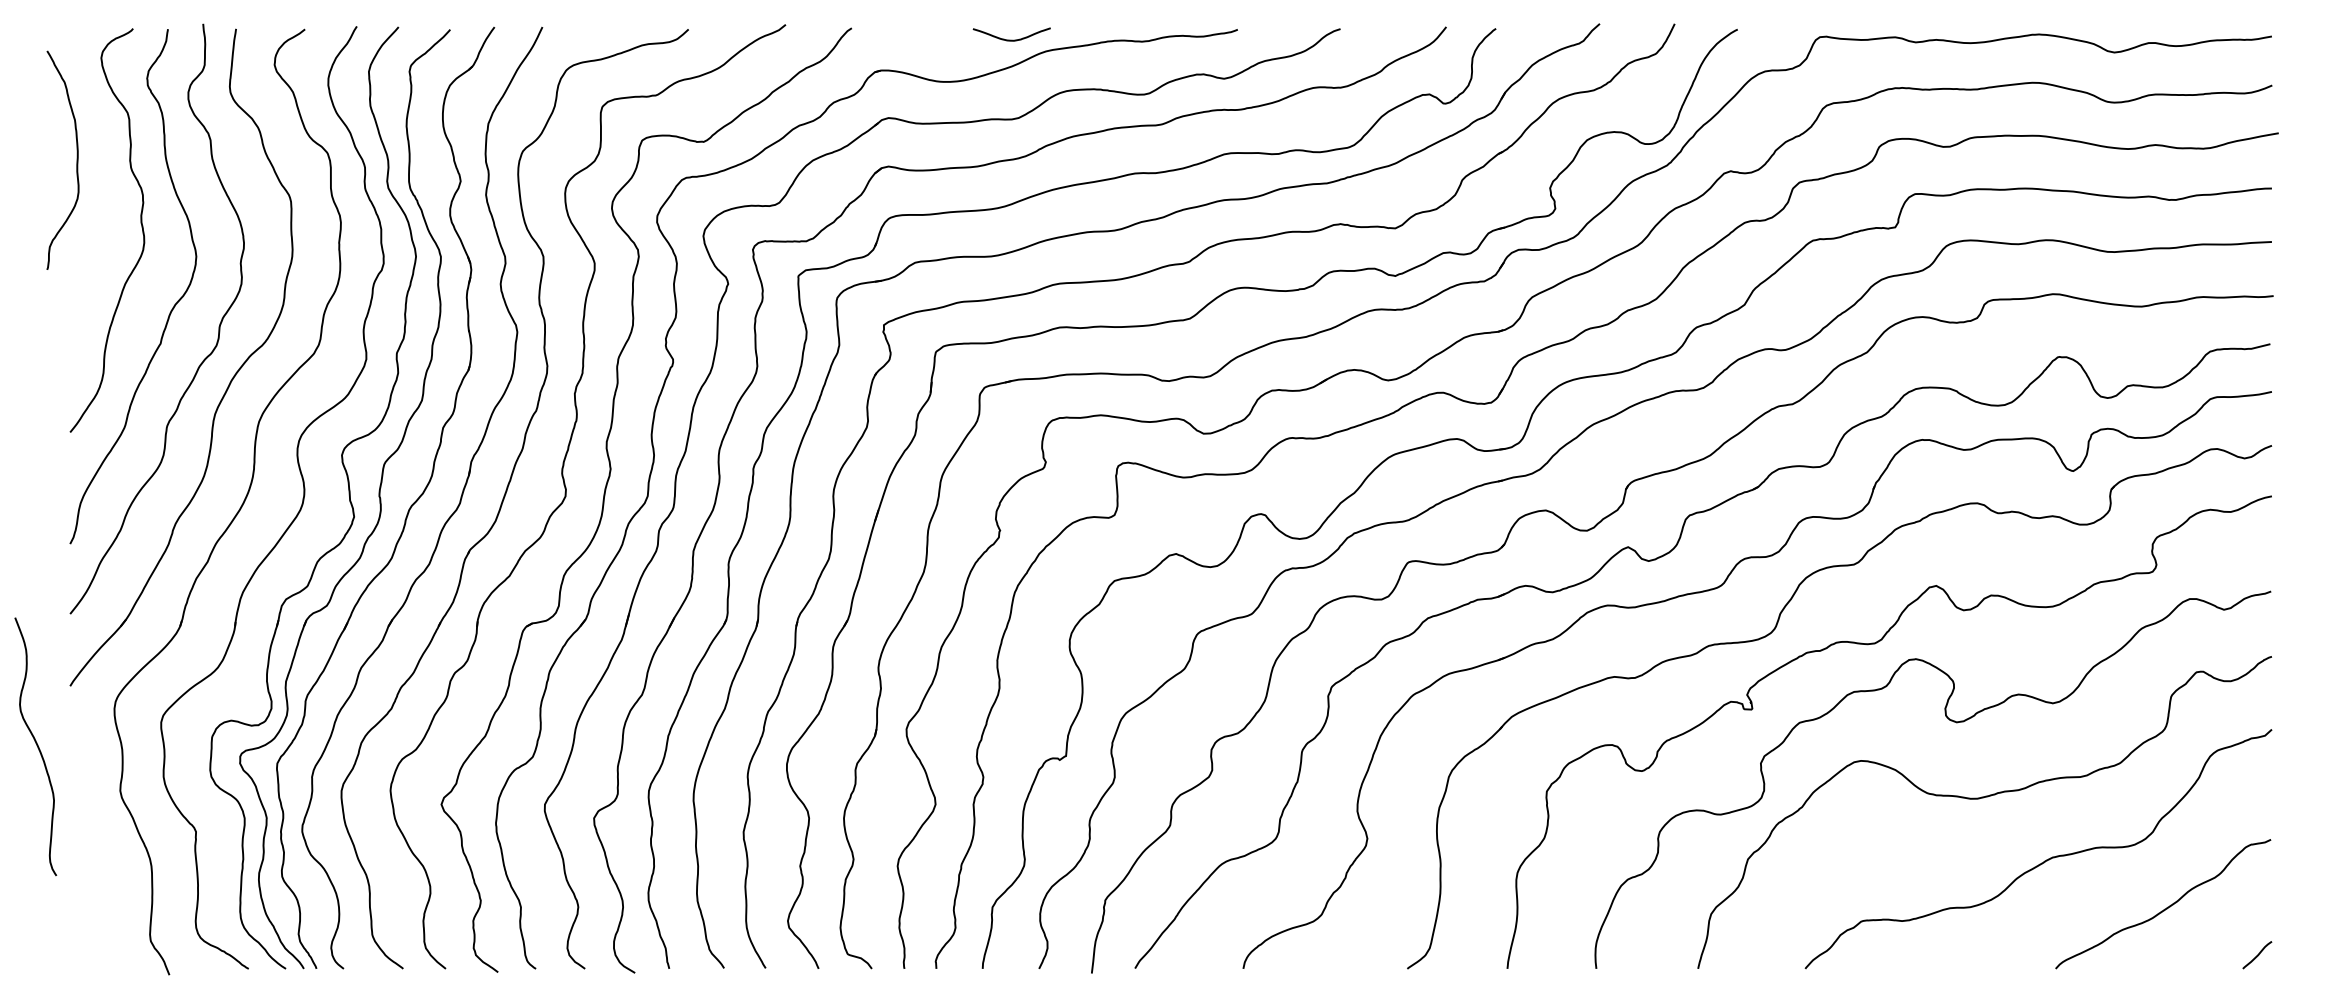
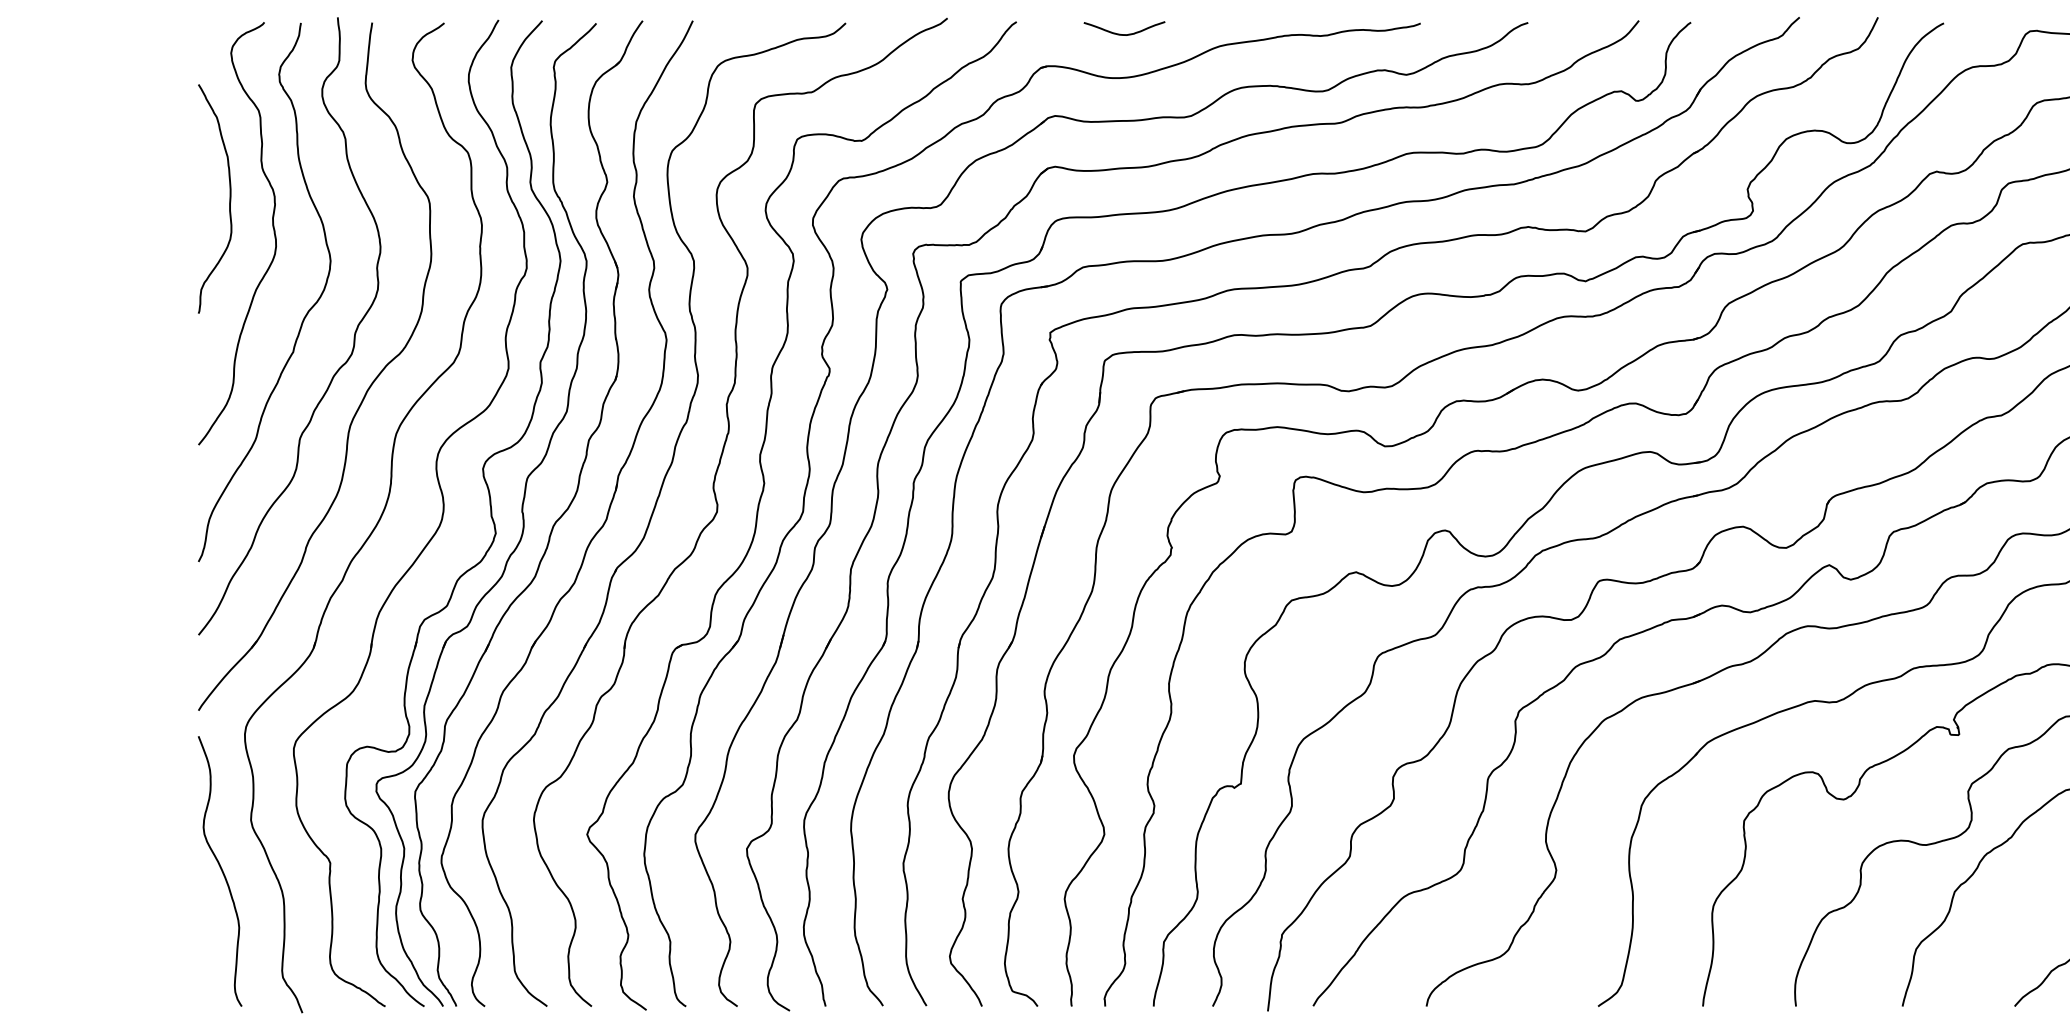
curve: (1011, 39) -> (1124, 33), moved
curve: (76, 159) -> (229, 198), moved
curve: (36, 745) -> (220, 870), moved

